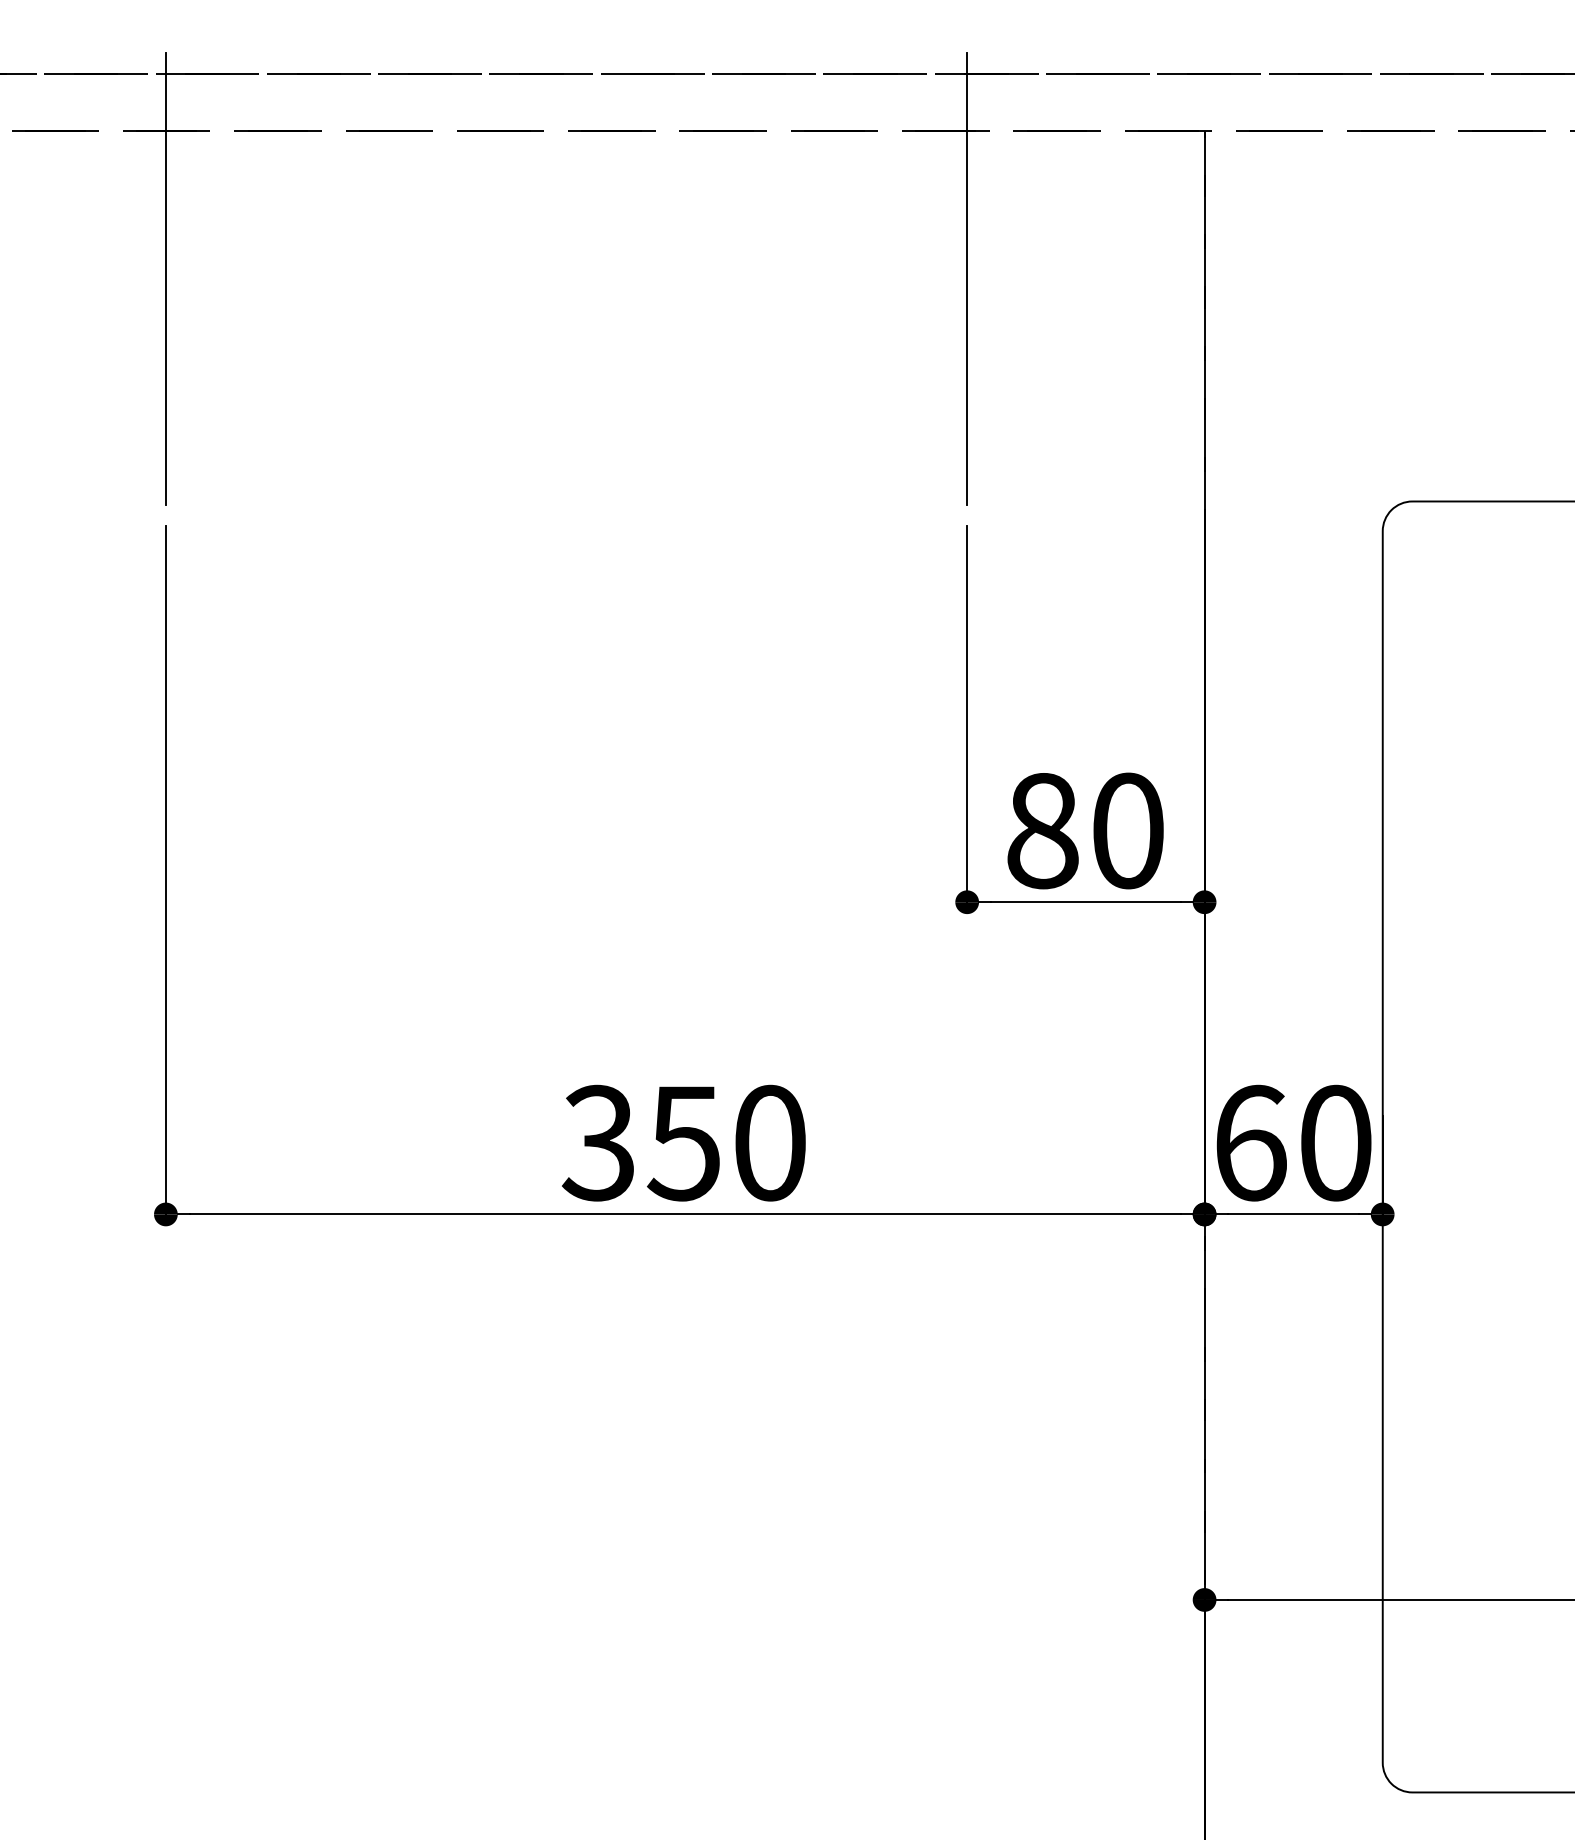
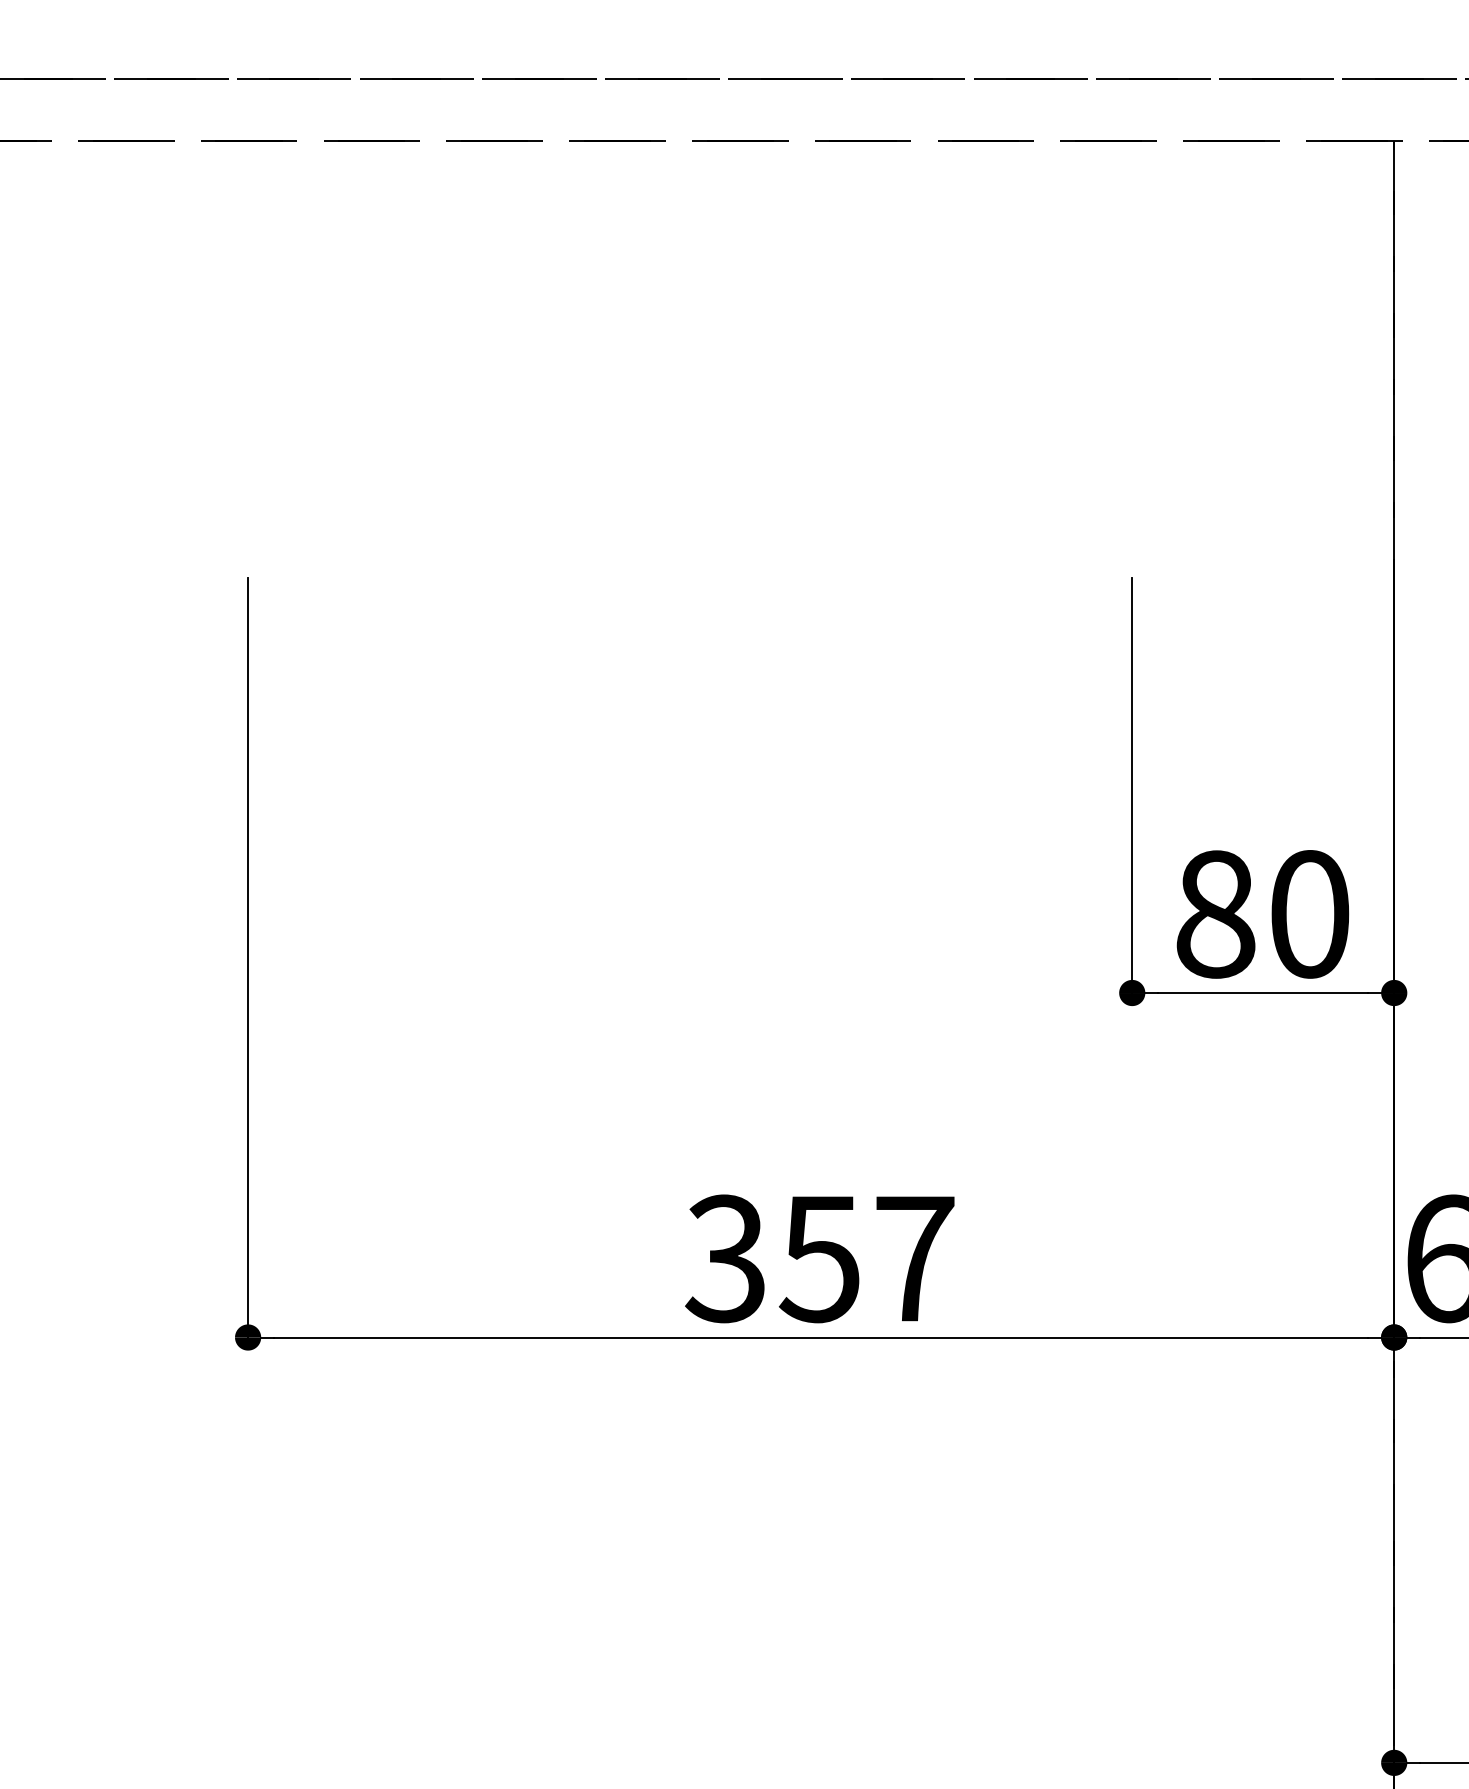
line: (165, 278) -> (247, 304), removed
line: (967, 278) -> (1132, 304), removed
text: (770, 1142) -> (915, 1258), 350 -> 357

